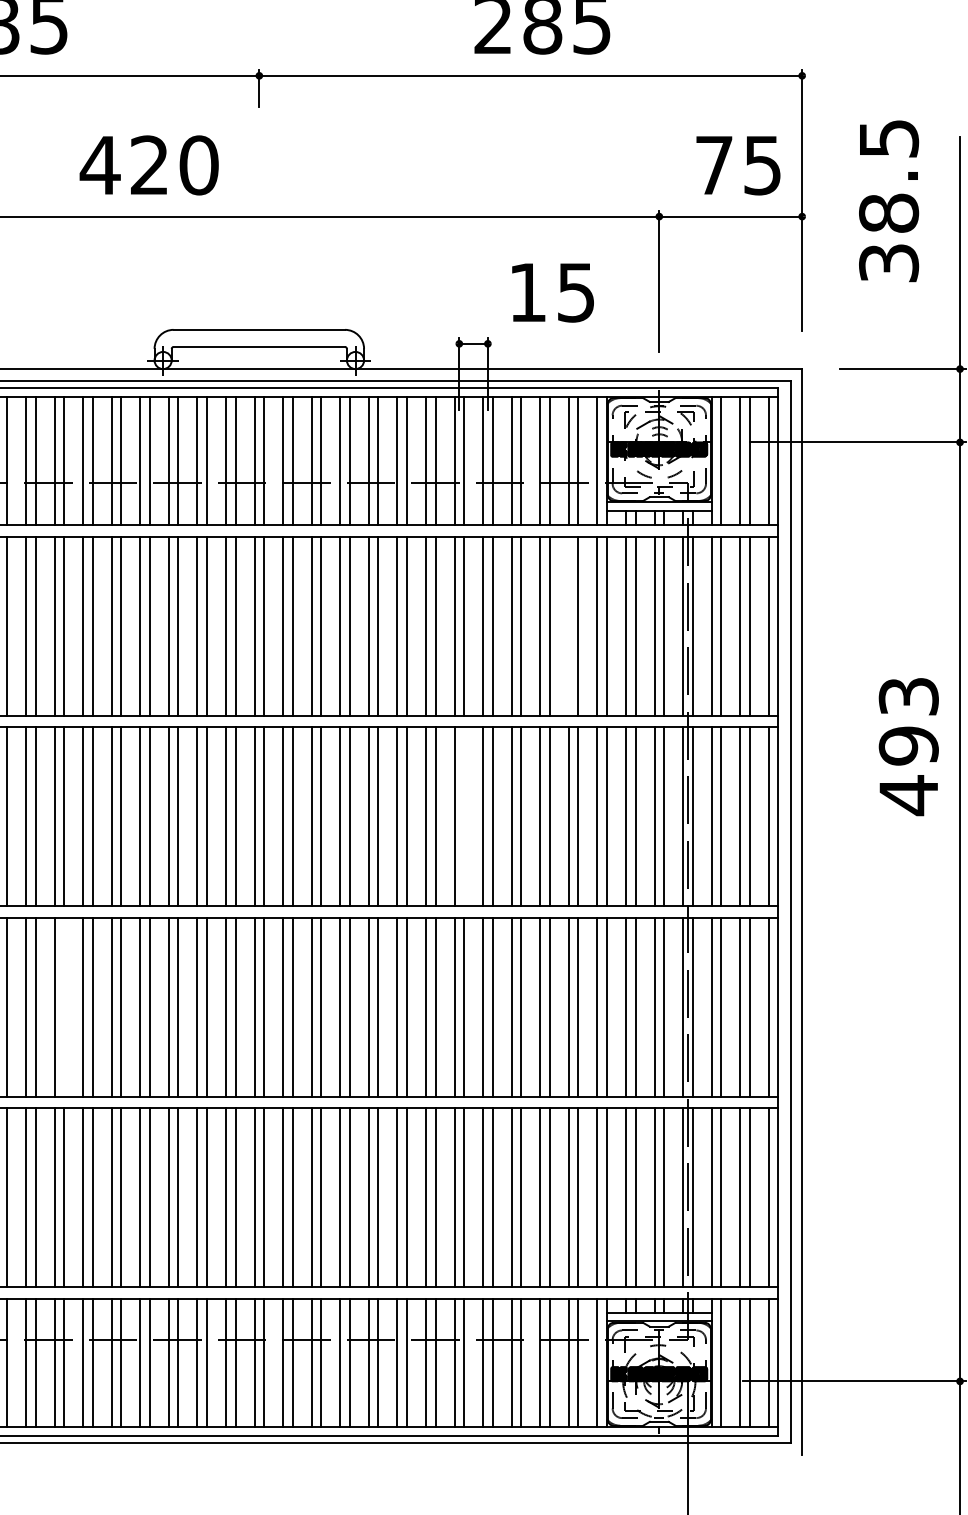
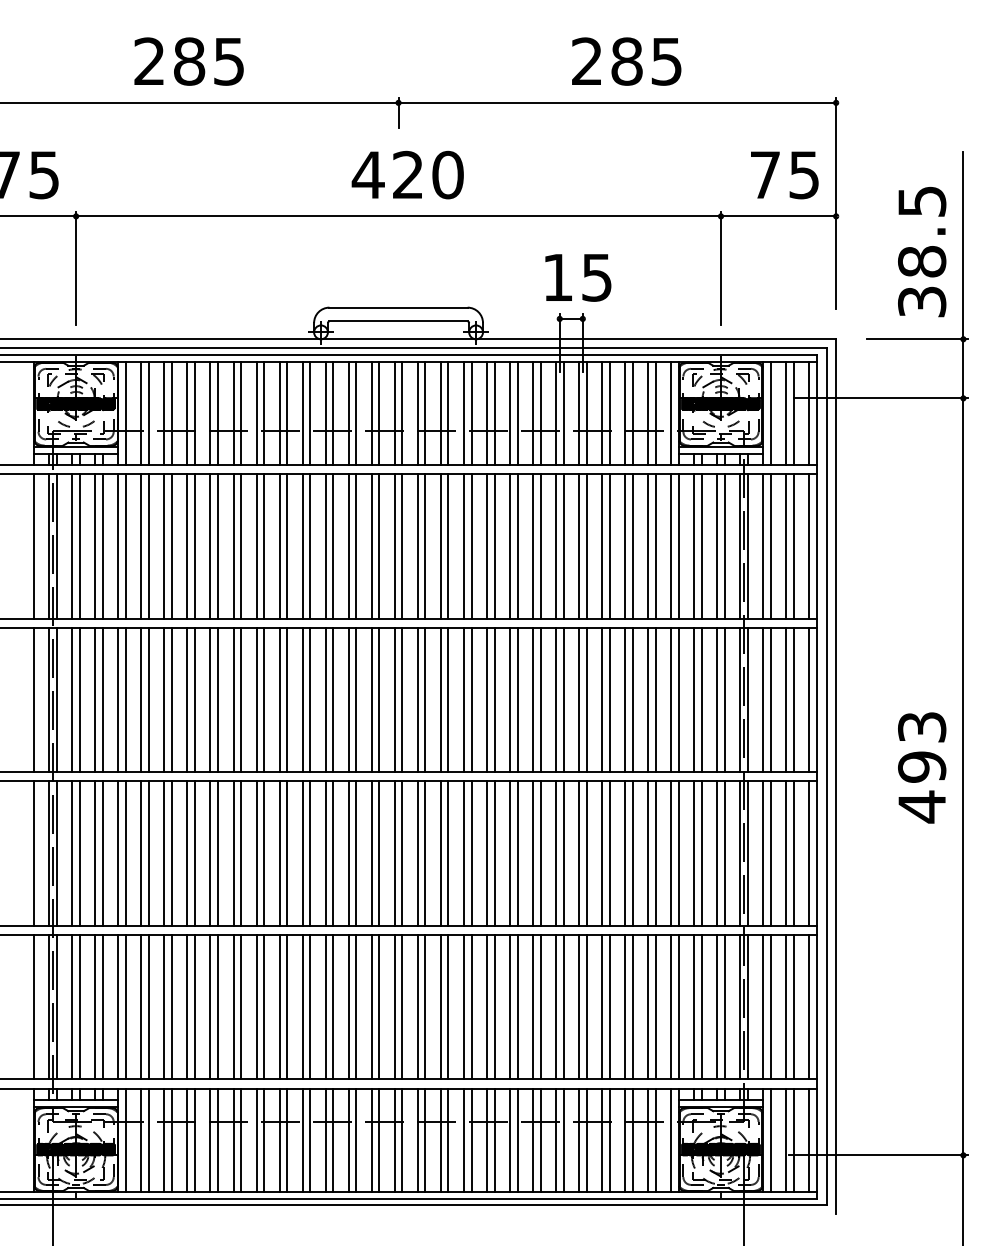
text: (148, 164) -> (407, 174), moved
text: (889, 201) -> (922, 252), moved
text: (553, 292) -> (578, 277), moved
line: (569, 626) -> (648, 546), added
text: (909, 746) -> (922, 767), moved
line: (463, 815) -> (563, 699), added
line: (64, 1006) -> (241, 853), added

